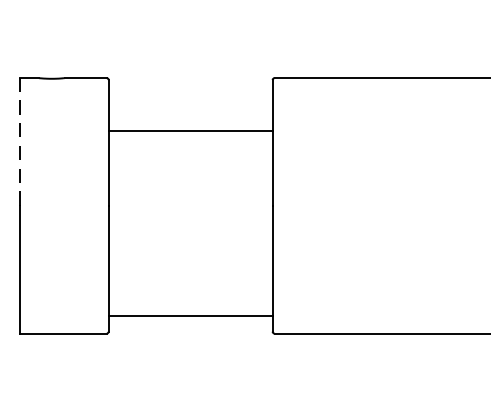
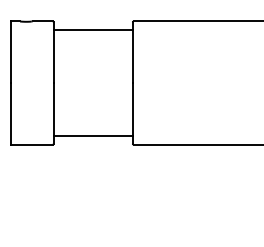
line: (188, 130) -> (92, 29), moved
line: (20, 142) -> (11, 52), dashed -> solid

